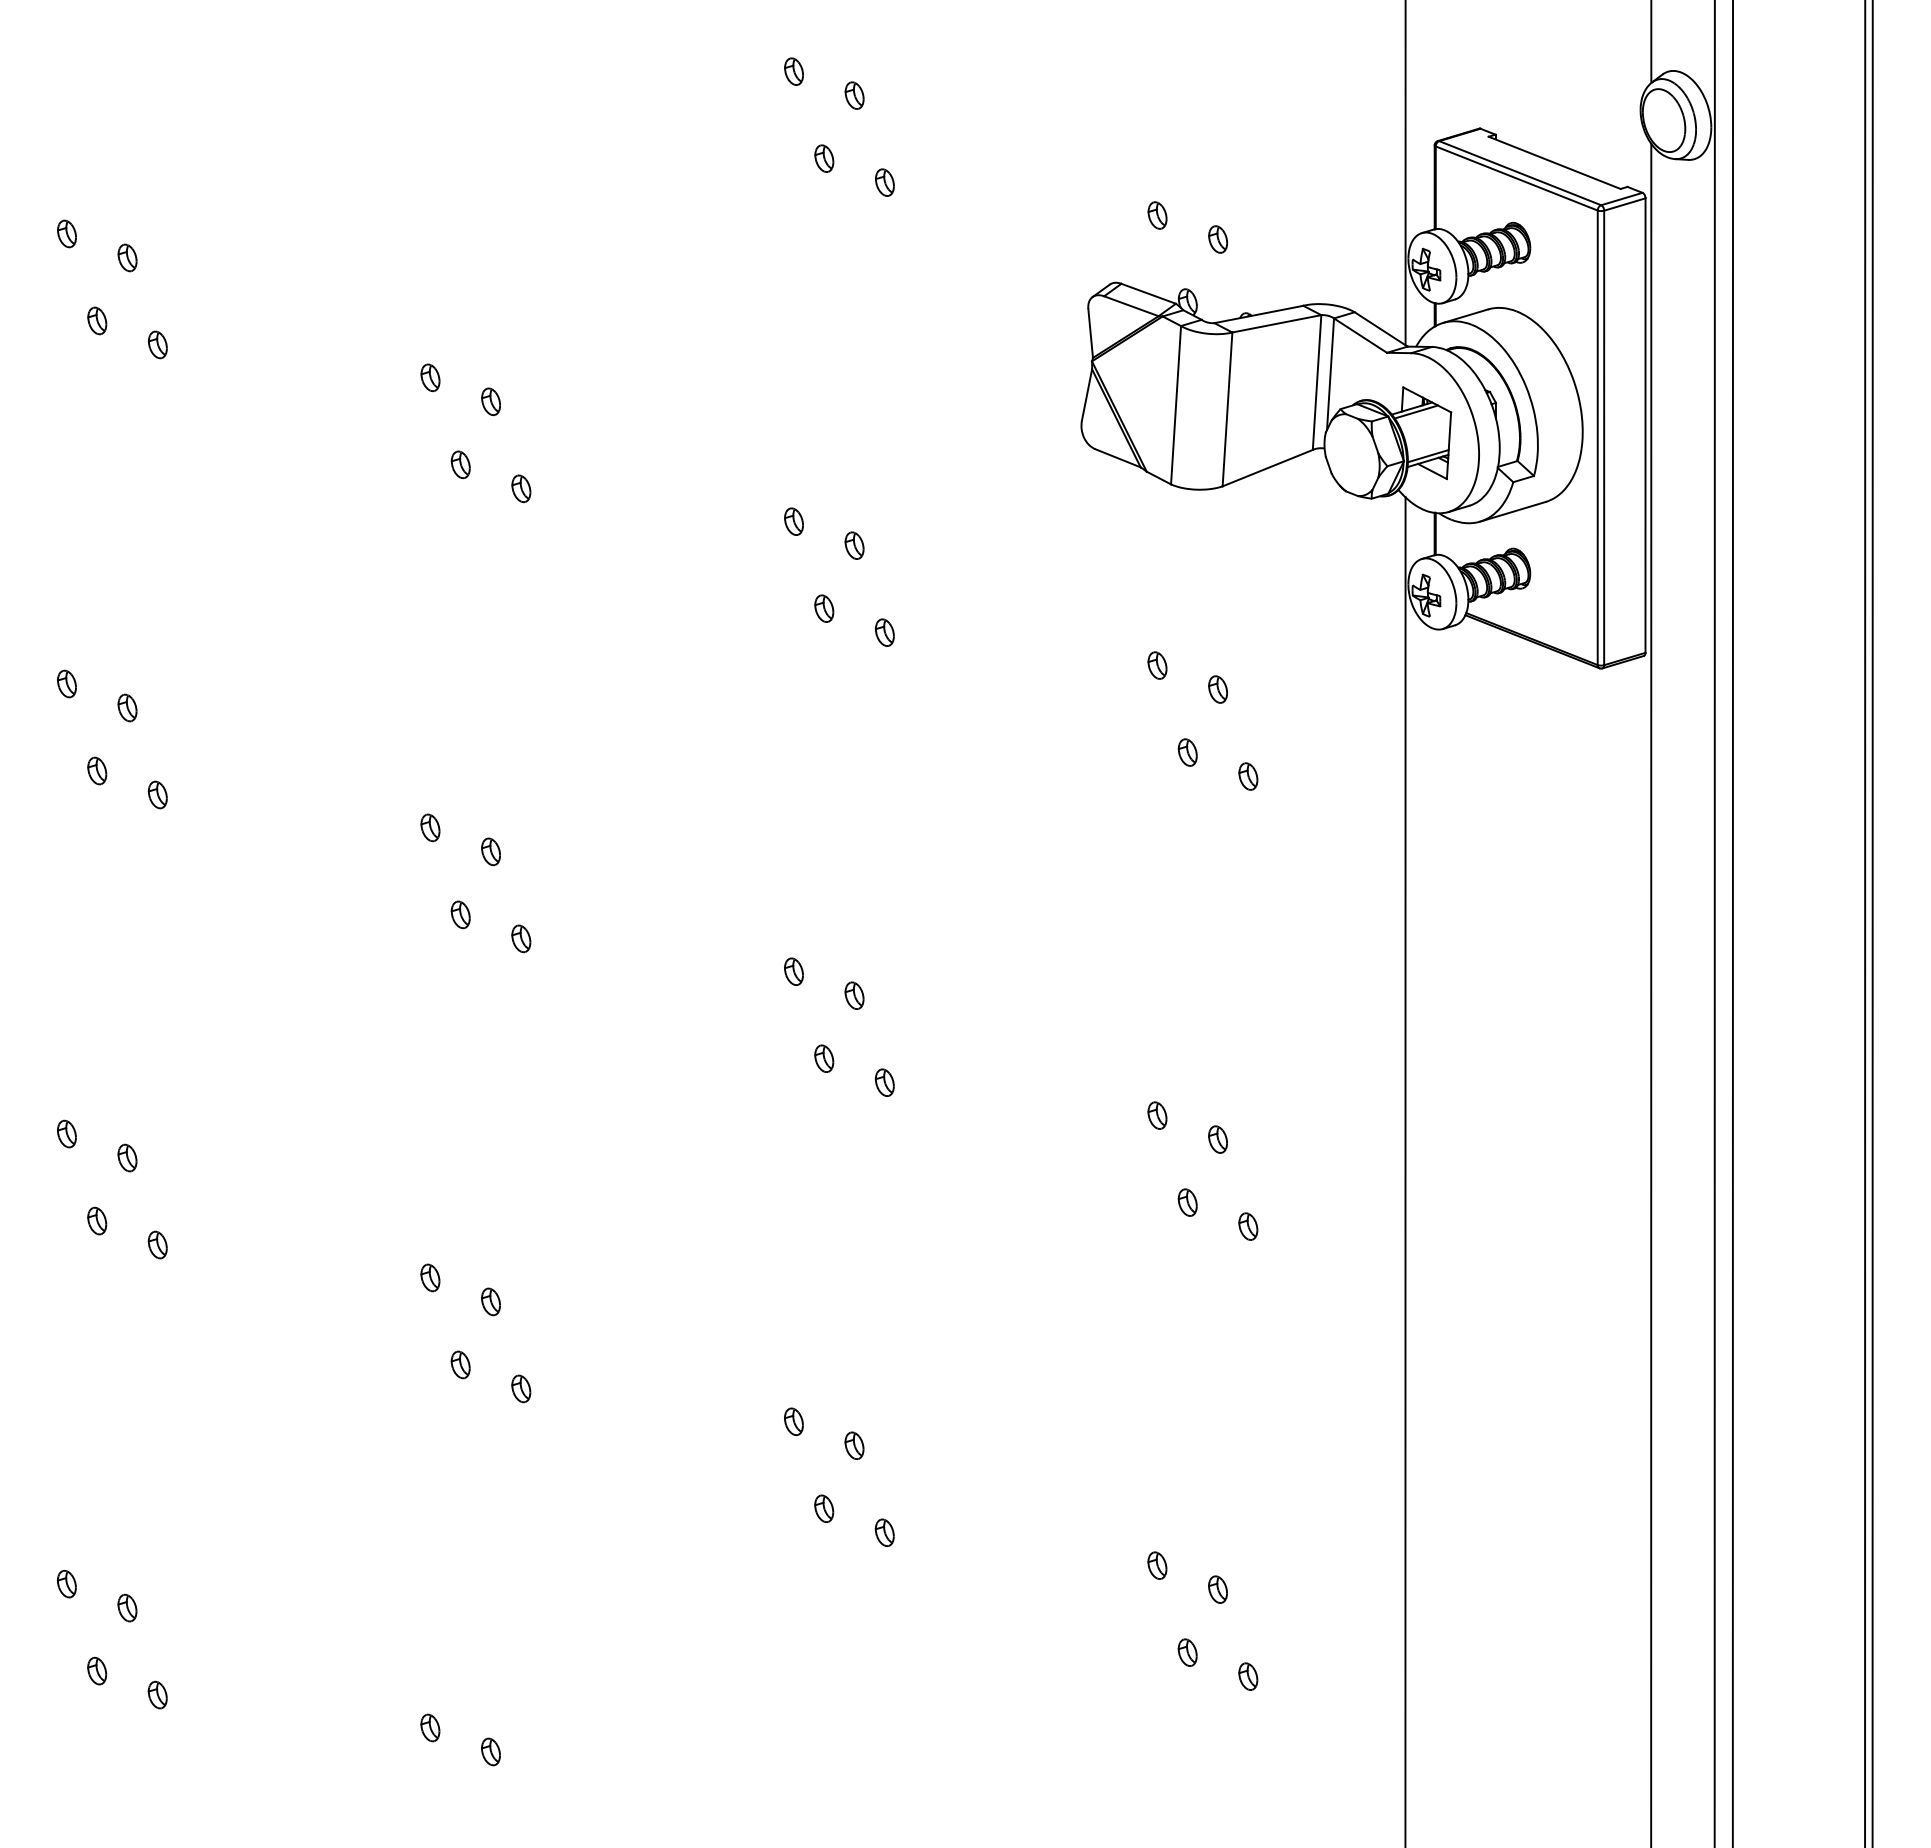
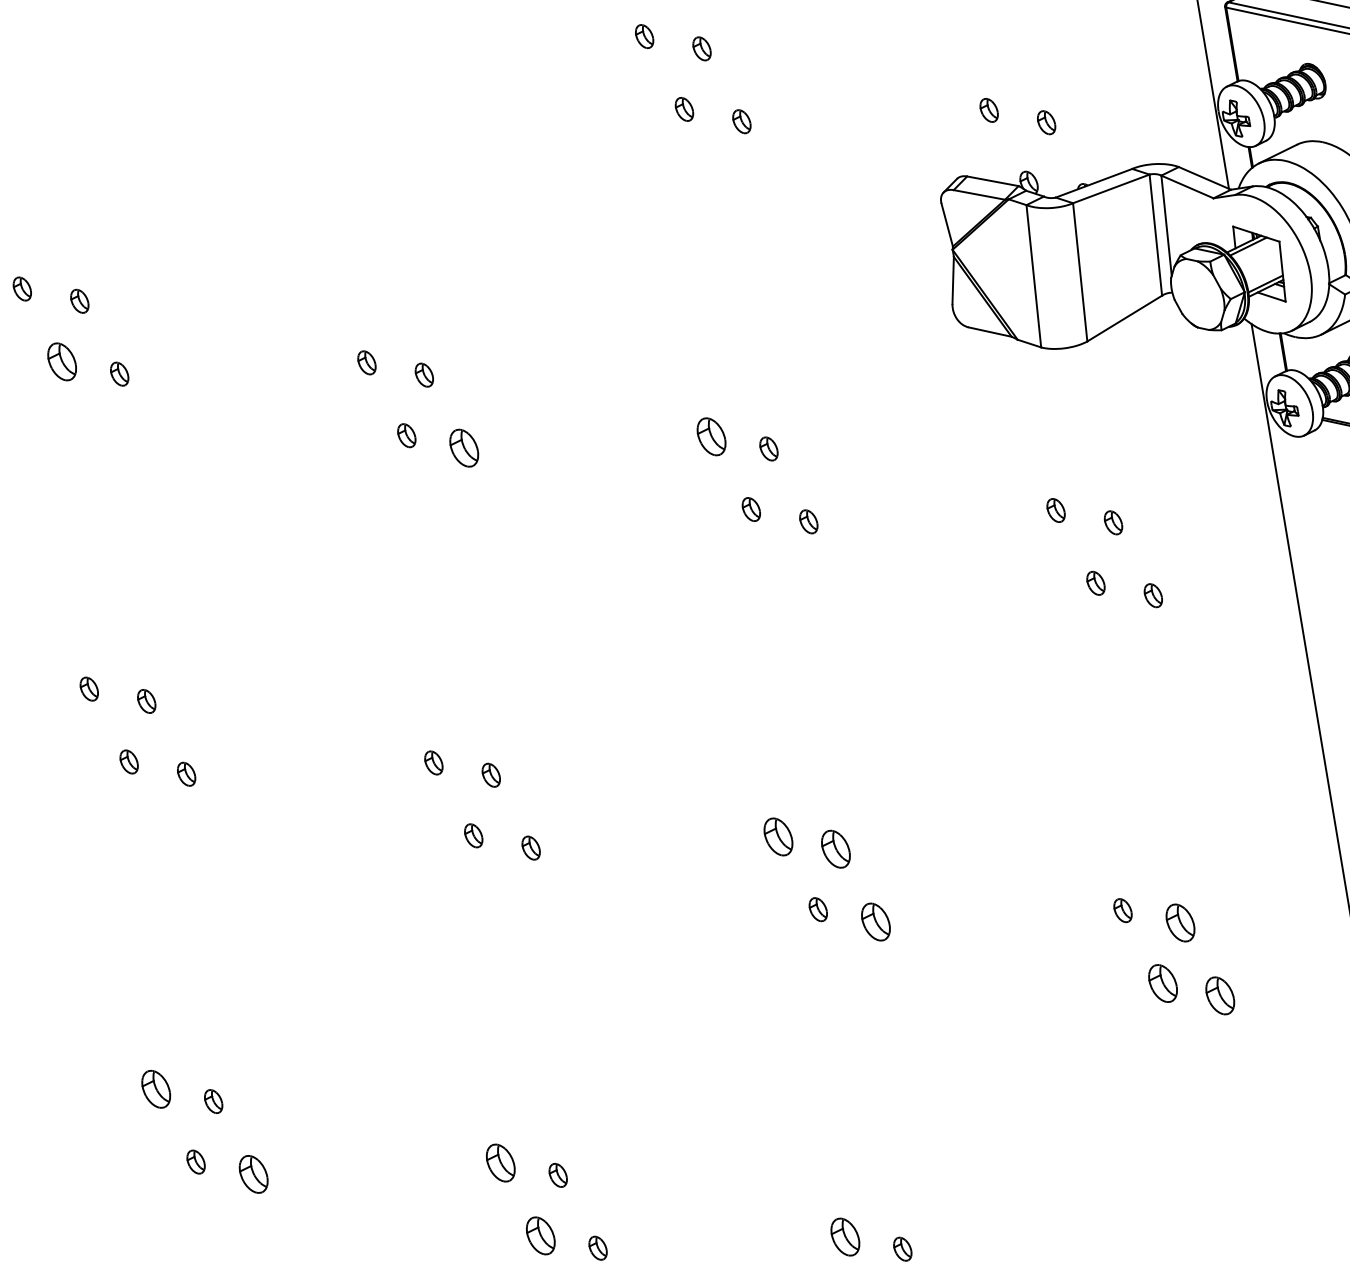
part: (97, 320) -> (62, 361), size x1.6
part: (521, 488) -> (464, 447), size x1.6
part: (793, 521) -> (711, 436), size x1.6
part: (793, 971) -> (777, 836), size x1.6
part: (854, 995) -> (835, 848), size x1.6
part: (884, 1082) -> (875, 921), size x1.6
part: (66, 1133) -> (155, 1088), size x1.6
part: (1217, 1139) -> (1179, 922), size x1.6
part: (1187, 1202) -> (1162, 983), size x1.6
part: (1248, 1226) -> (1220, 995), size x1.6
part: (157, 1244) -> (253, 1173), size x1.6
part: (430, 1277) -> (500, 1162), size x1.6
part: (460, 1364) -> (540, 1235), size x1.6
part: (793, 1421) -> (844, 1236), size x1.6

